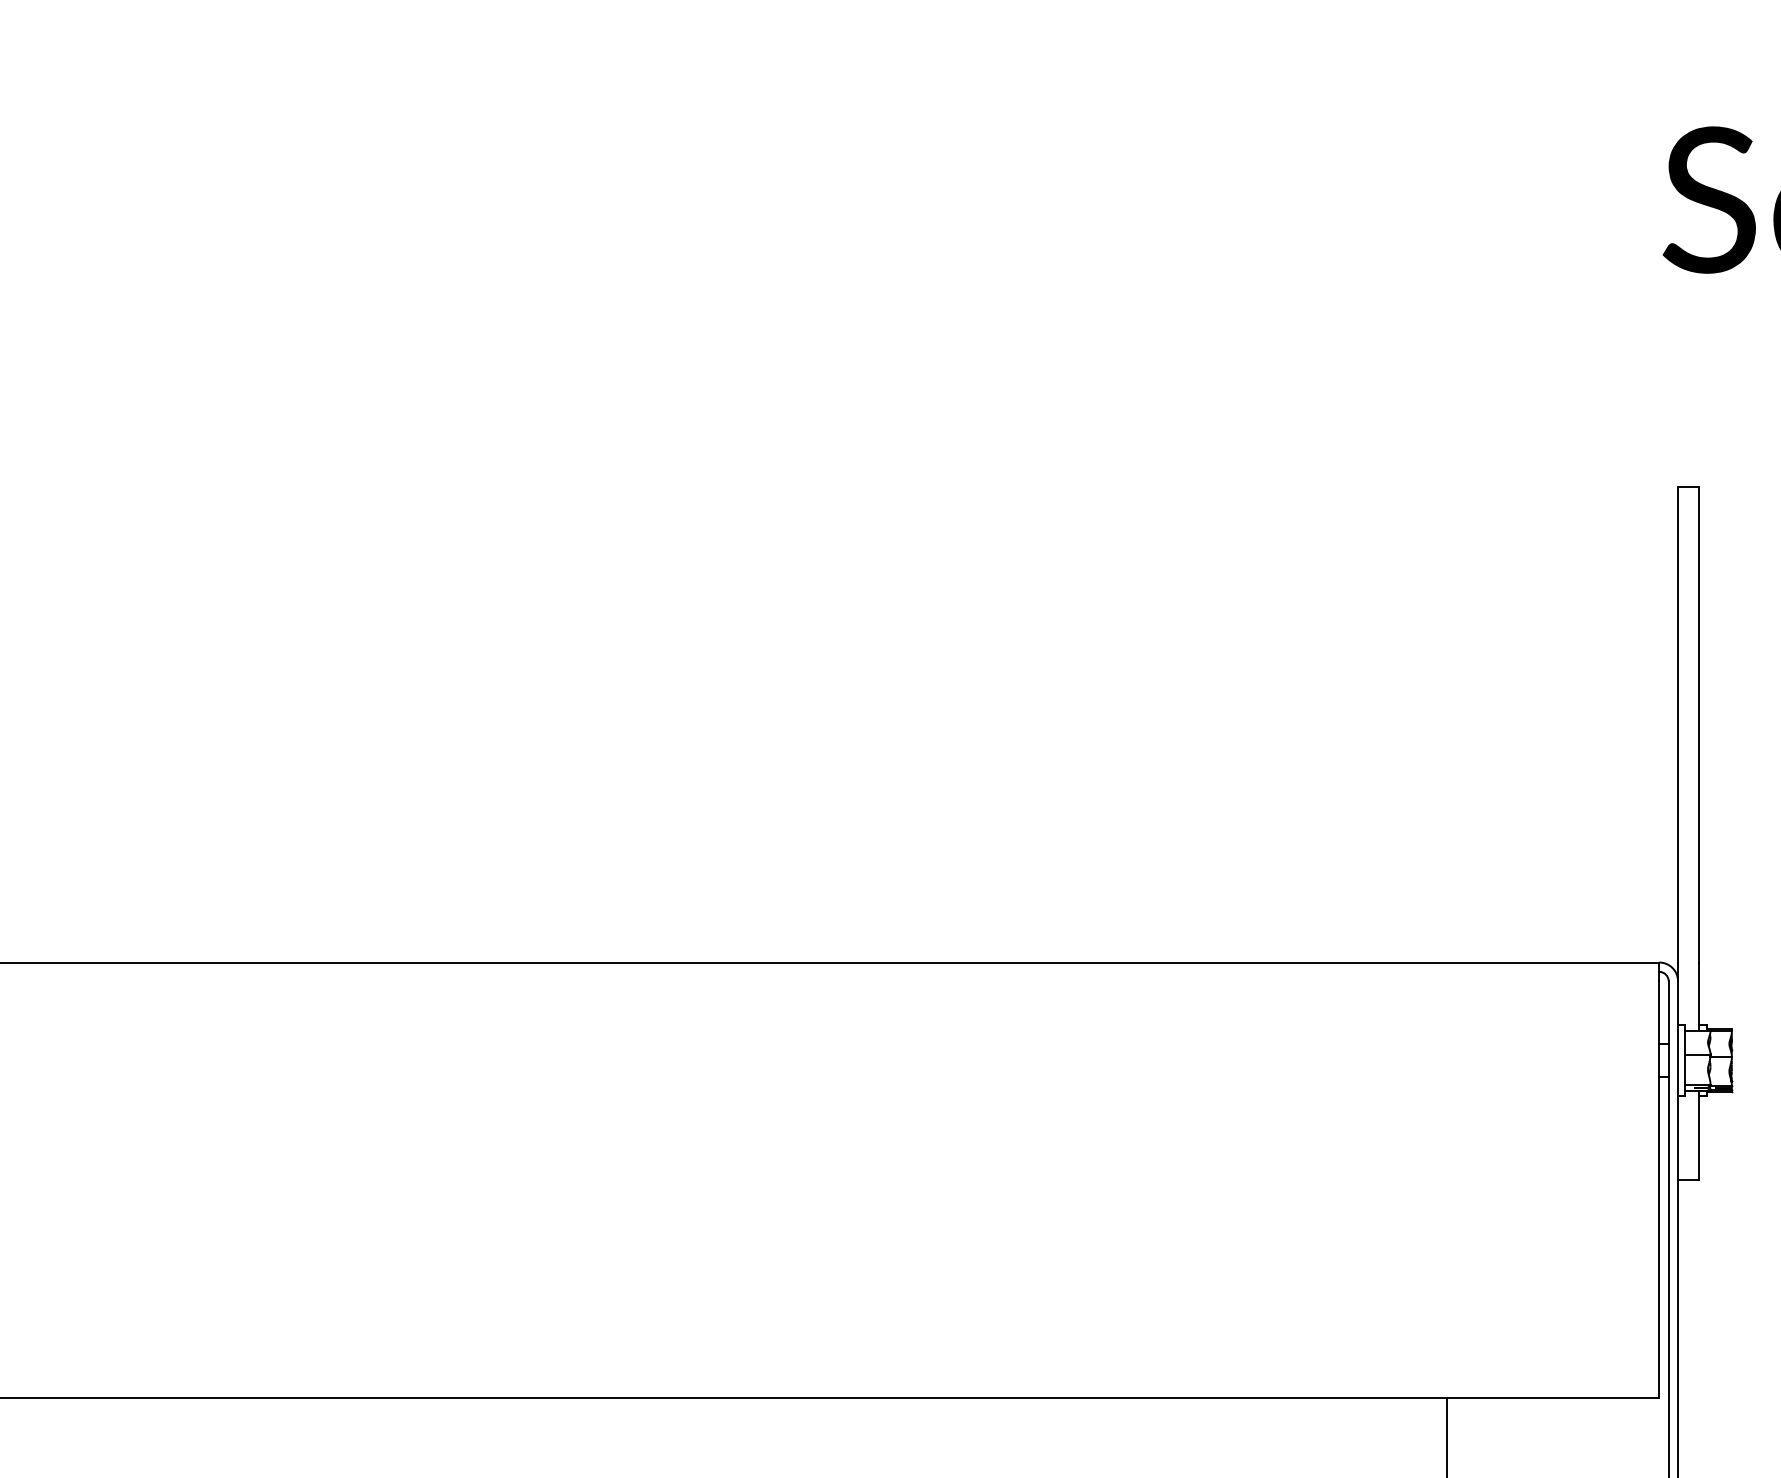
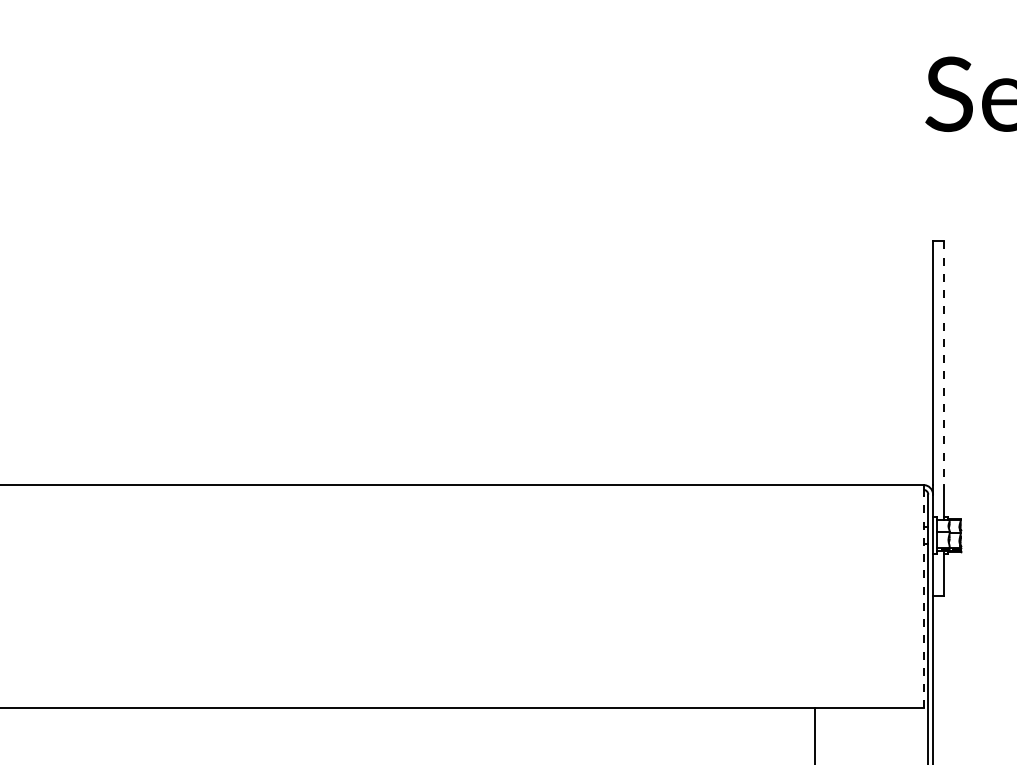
line: (1700, 725) -> (944, 363), solid -> dashed
line: (1659, 1189) -> (923, 601), solid -> dashed

